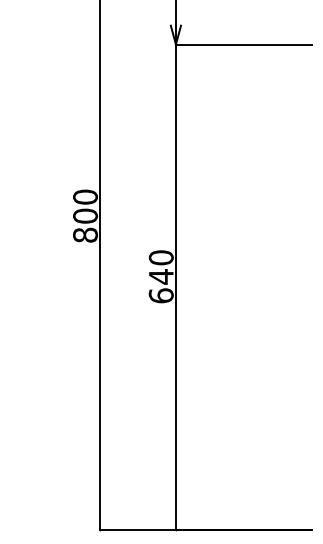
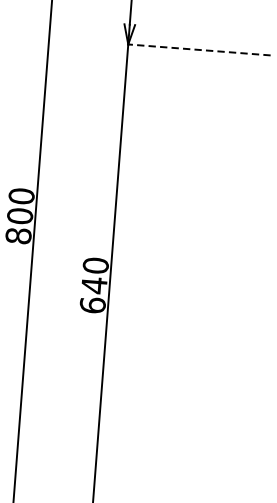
line: (243, 44) -> (198, 49), solid -> dashed

